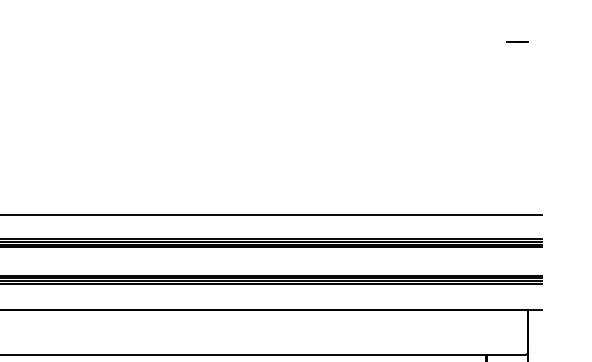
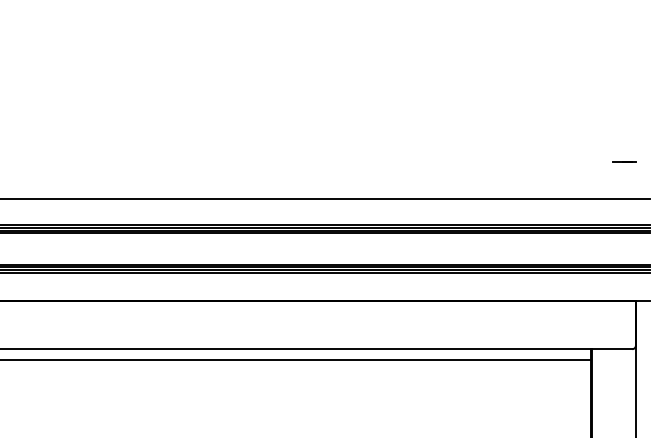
line: (517, 41) -> (624, 161), moved

